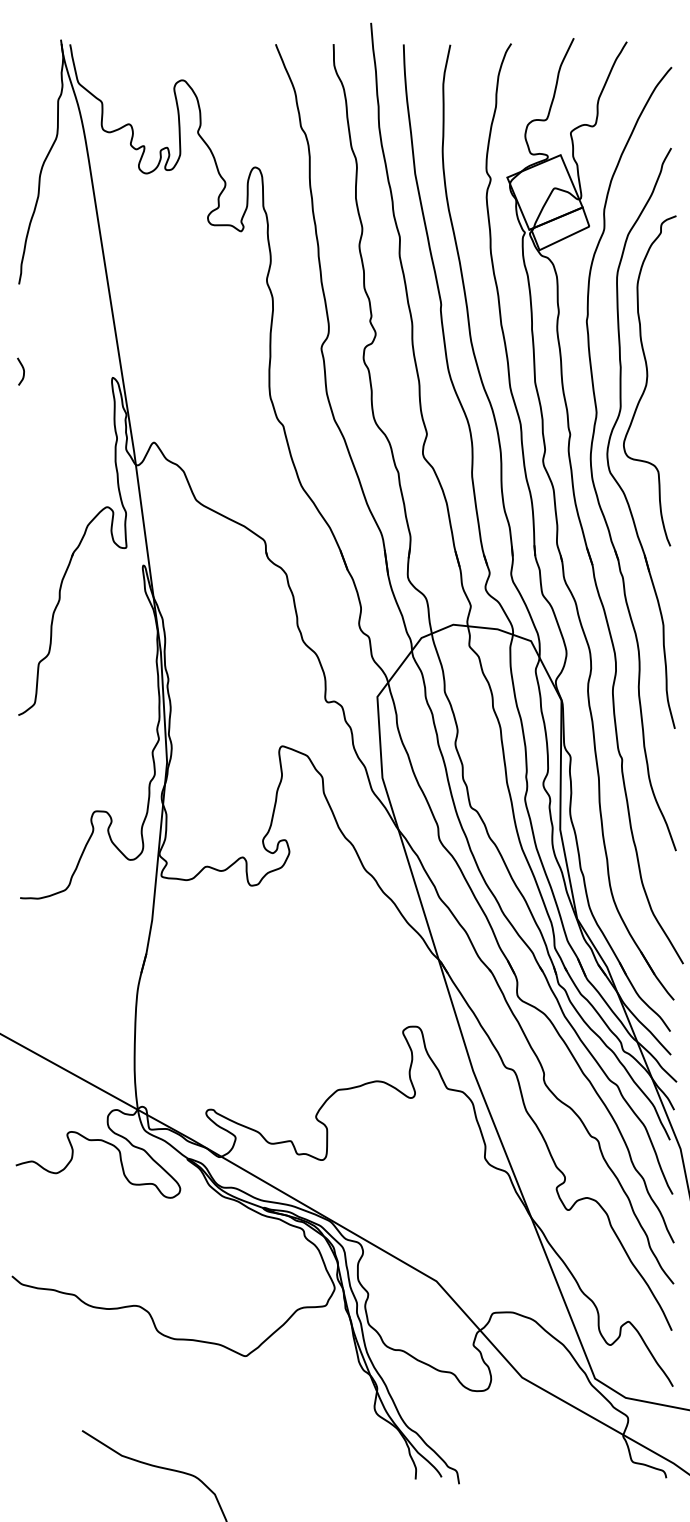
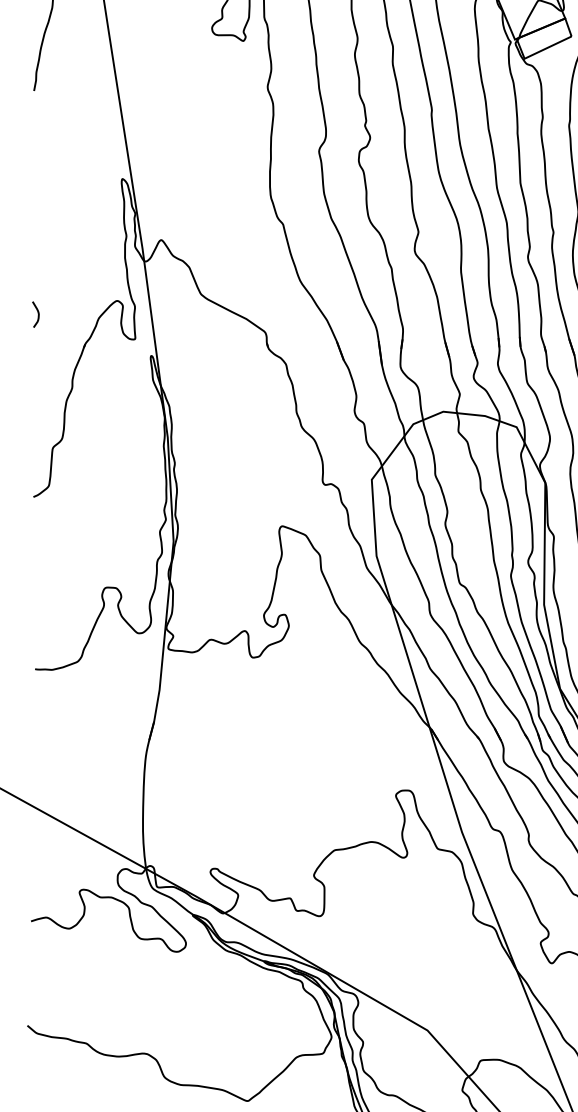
curve: (22, 369) -> (37, 312), moved

